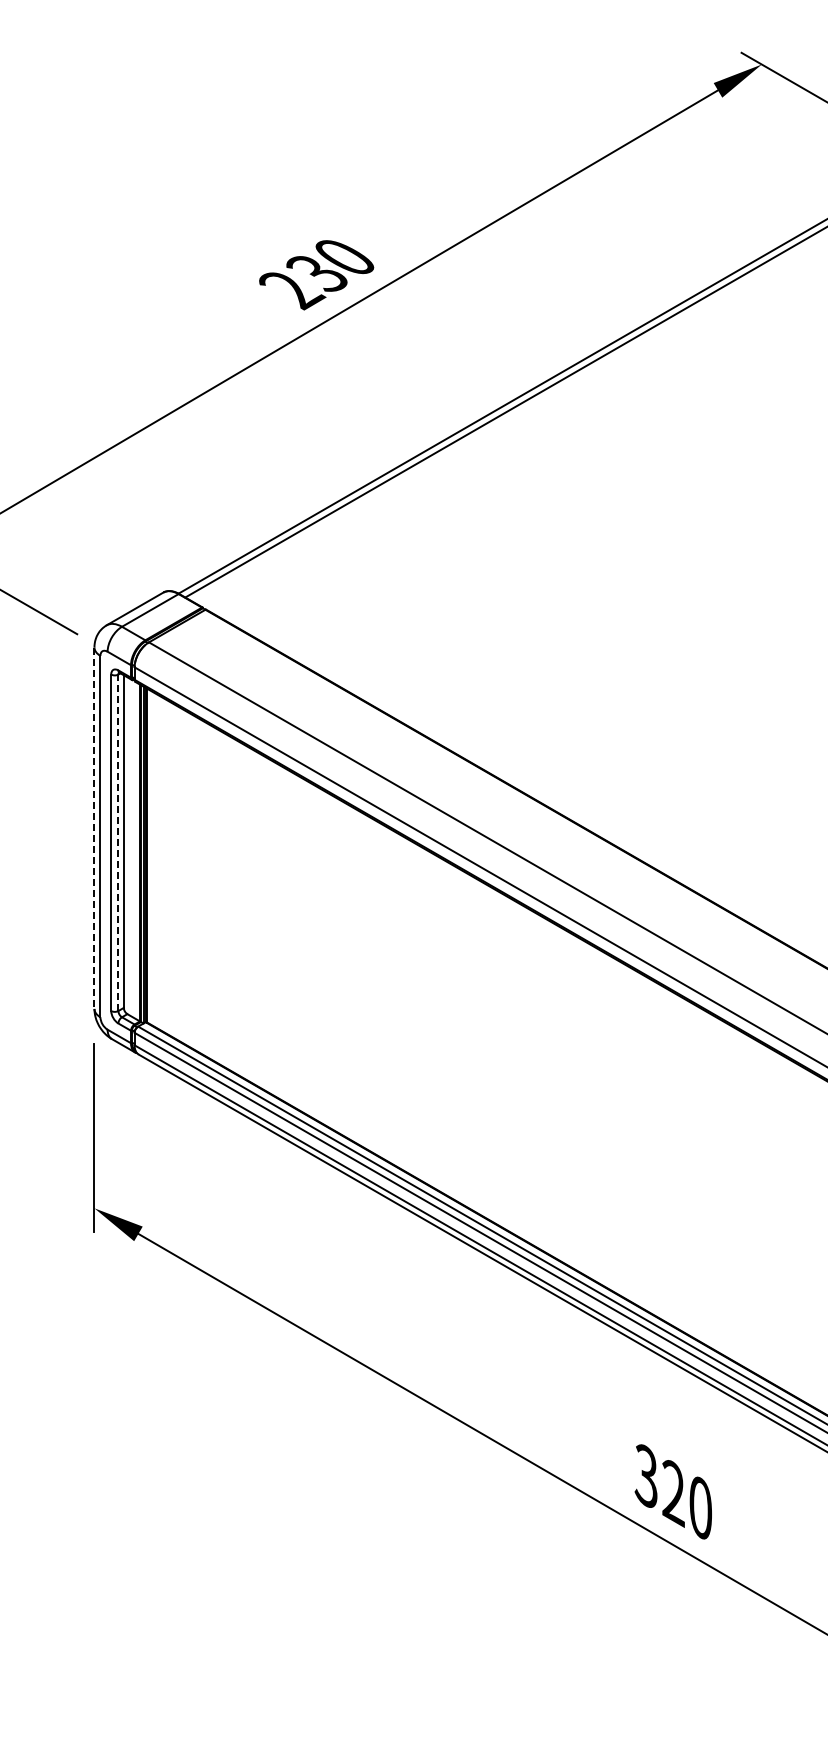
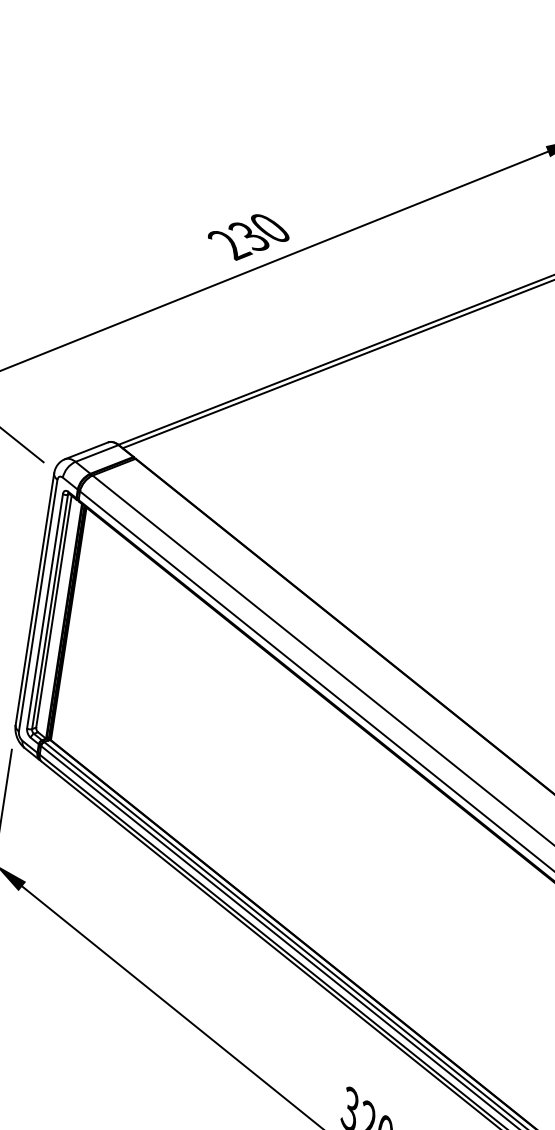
line: (94, 828) -> (34, 599), dashed -> solid
line: (118, 842) -> (50, 611), dashed -> solid

